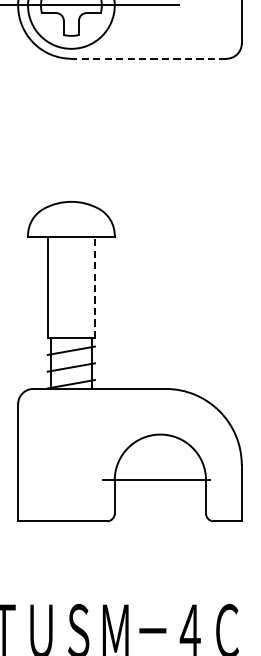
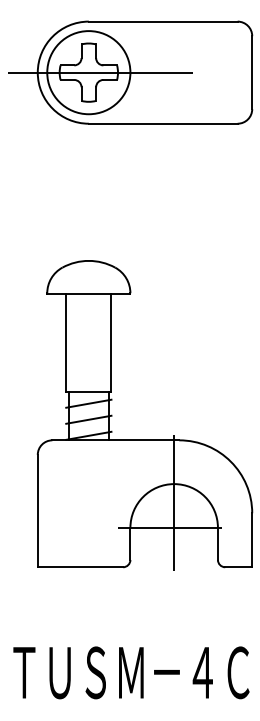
line: (148, 58) -> (162, 123), dashed -> solid
line: (95, 287) -> (111, 343), dashed -> solid
line: (160, 453) -> (174, 502), added

